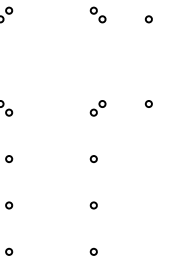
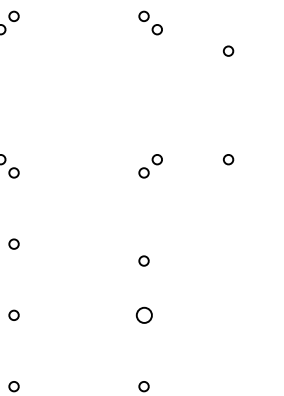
circle: (148, 19) -> (227, 51), moved
circle: (93, 158) -> (143, 260), moved
circle: (93, 205) -> (143, 315), size x1.6

